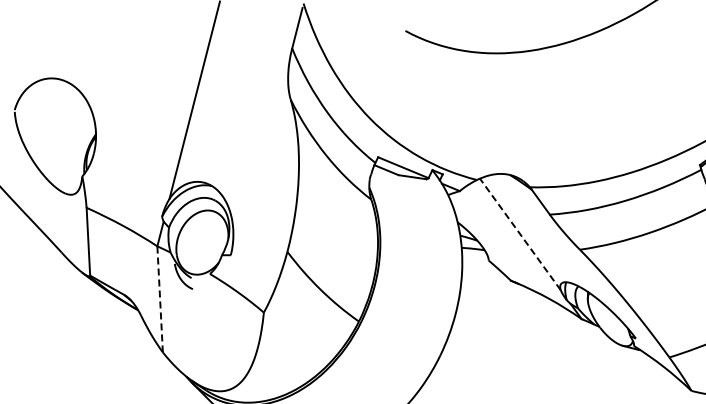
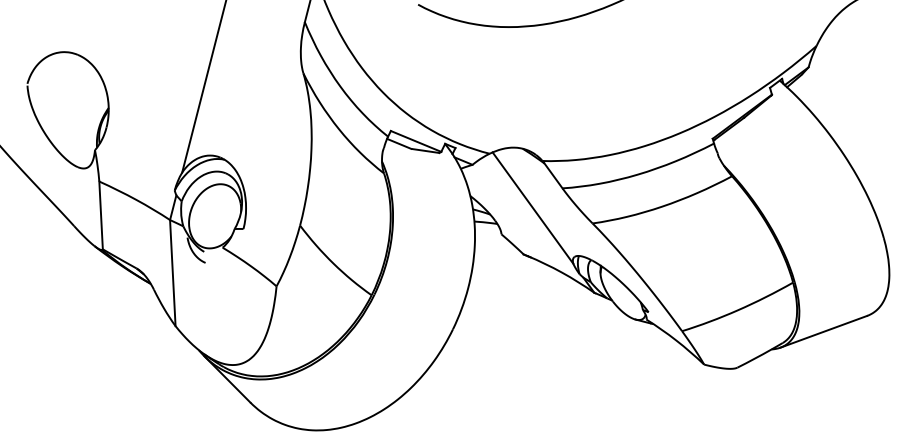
line: (520, 234) -> (533, 208), dashed -> solid
line: (159, 298) -> (172, 272), dashed -> solid

